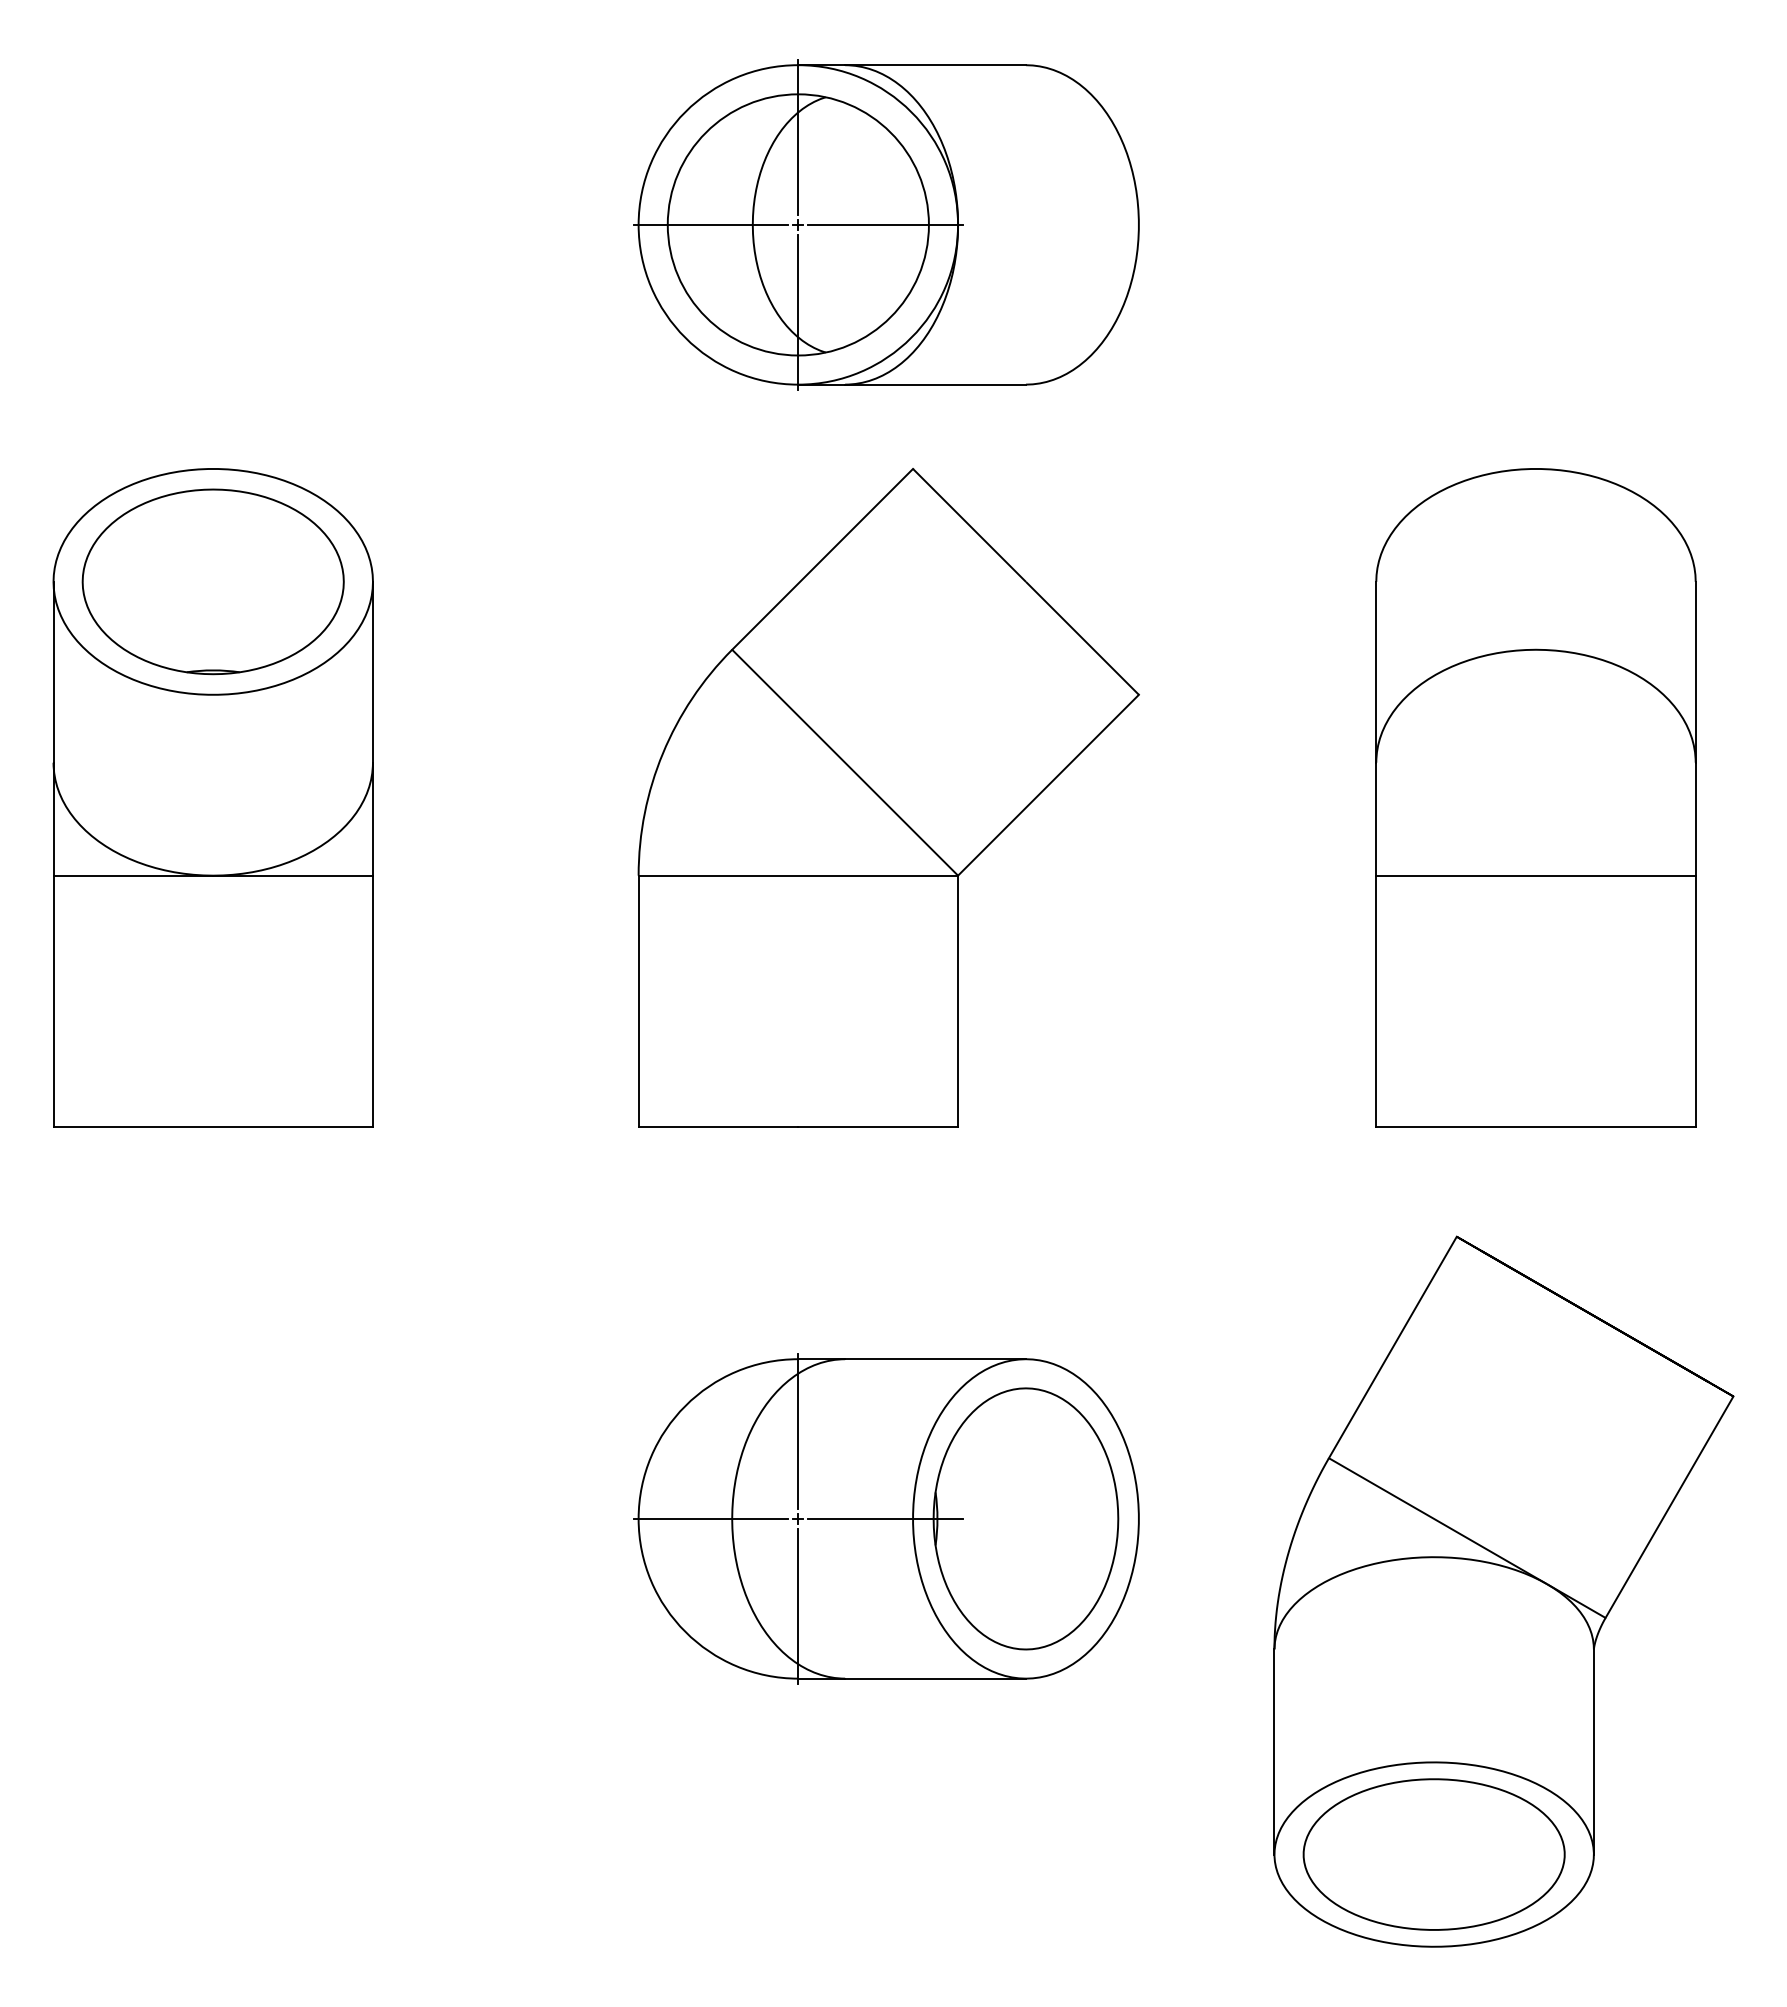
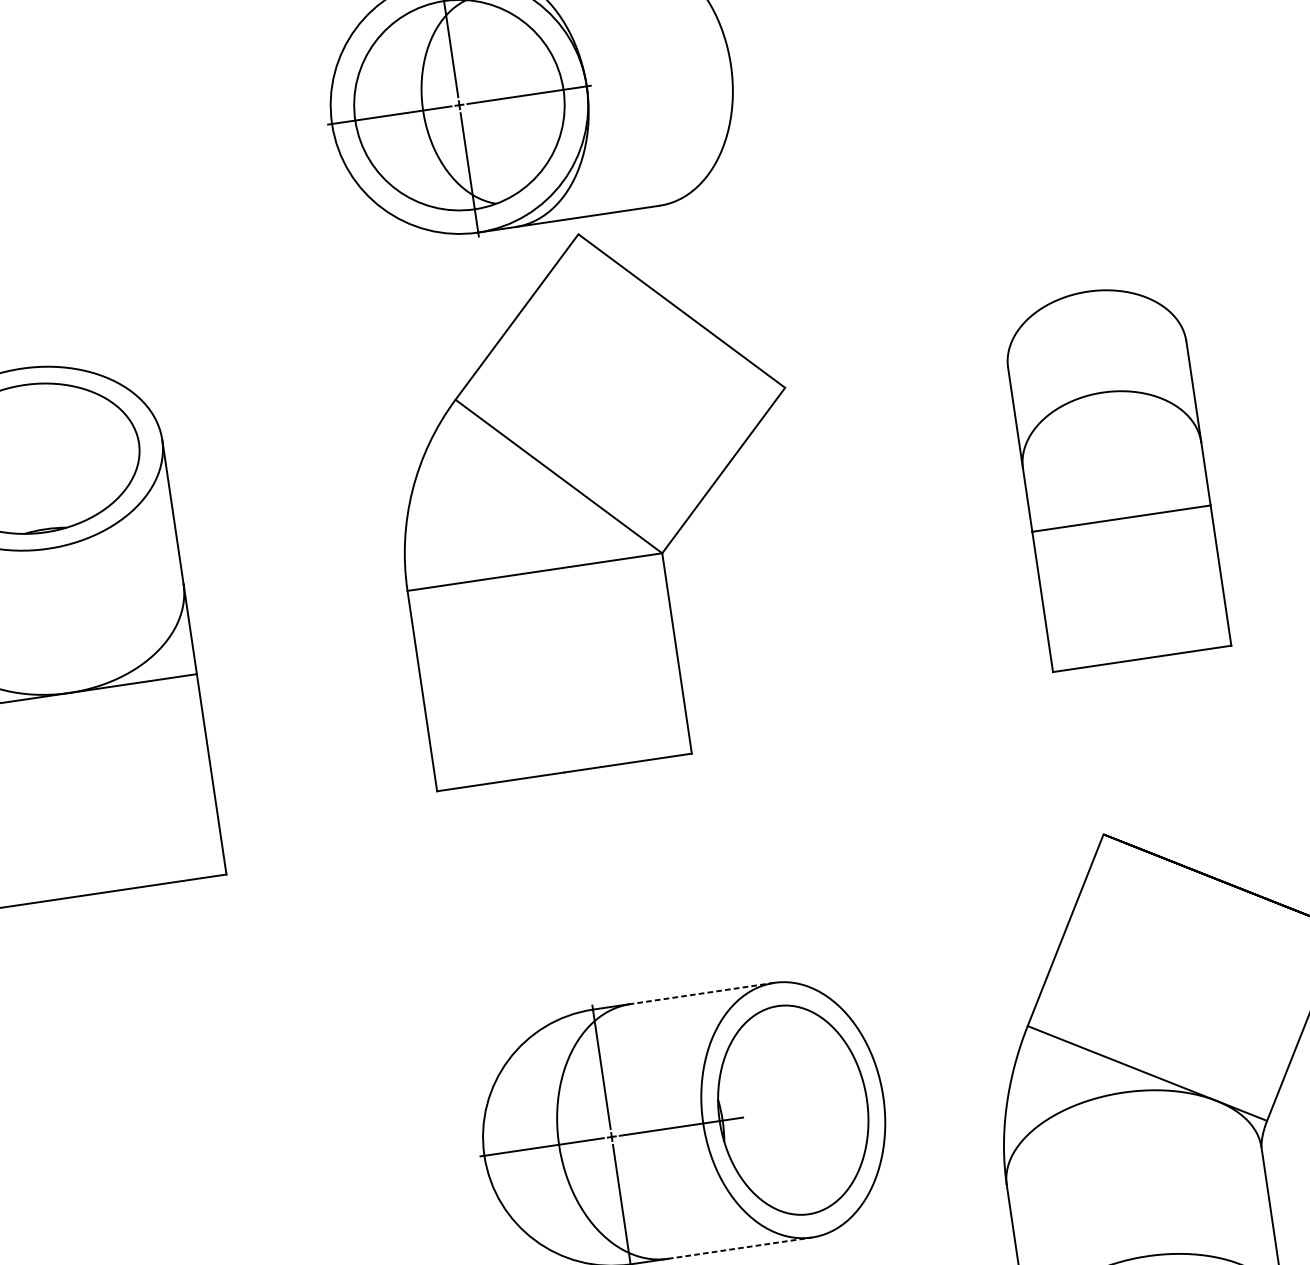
part: (888, 797) -> (597, 499), moved
part: (1535, 797) -> (1114, 474), size x0.7
line: (935, 1359) -> (702, 993), solid -> dashed
line: (936, 1678) -> (740, 1247), solid -> dashed

